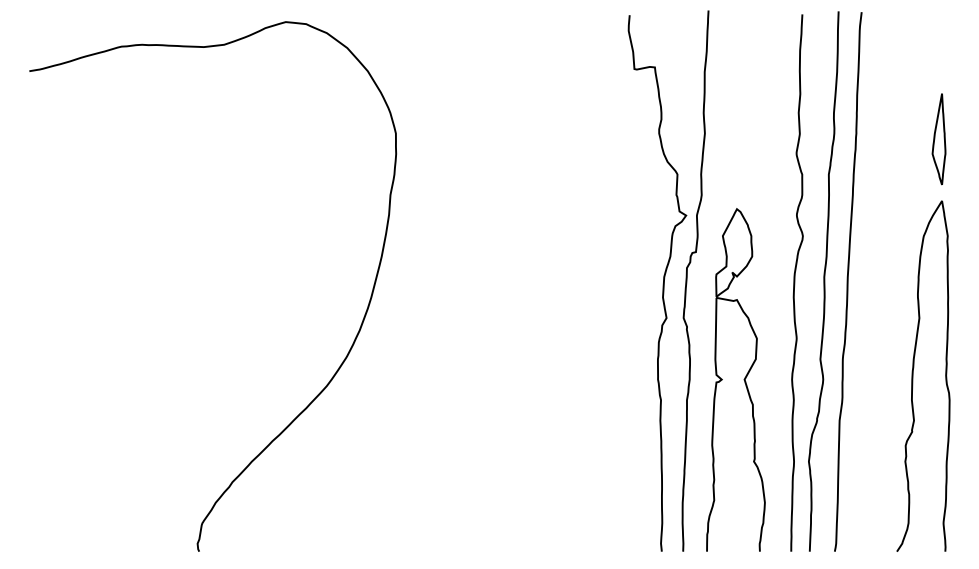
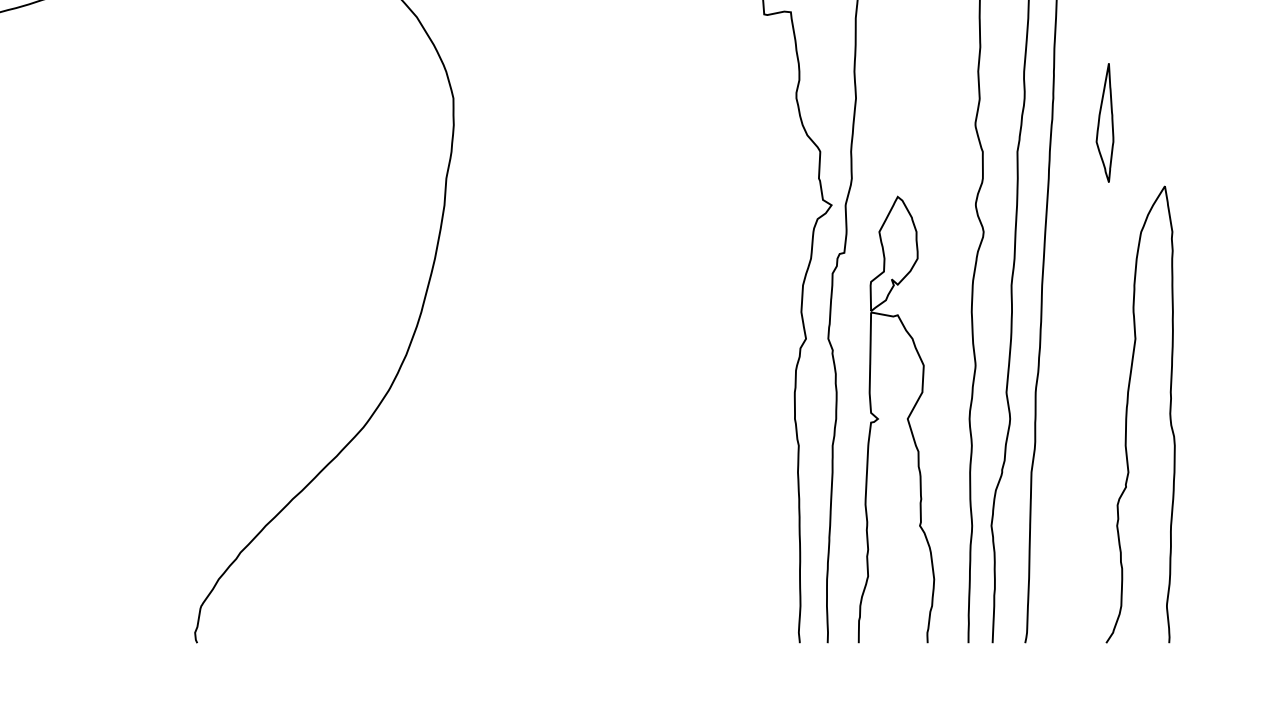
part: (938, 139) -> (1104, 123), moved

